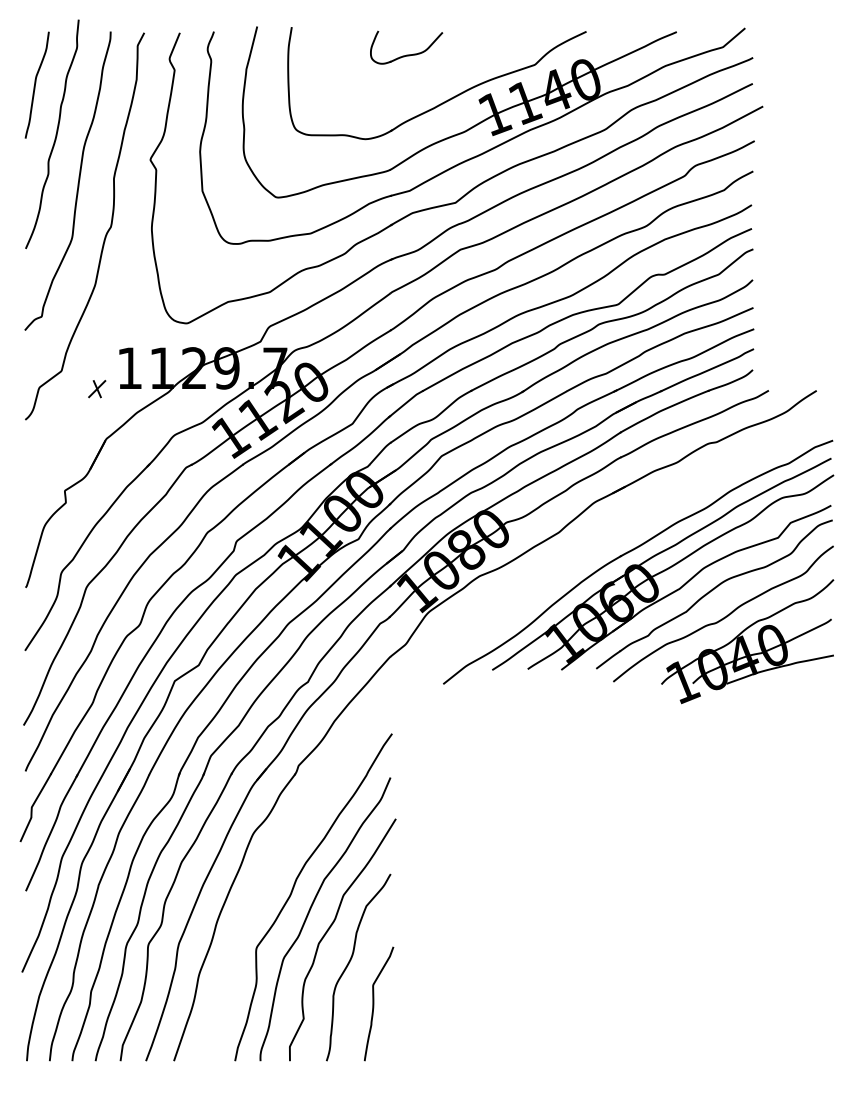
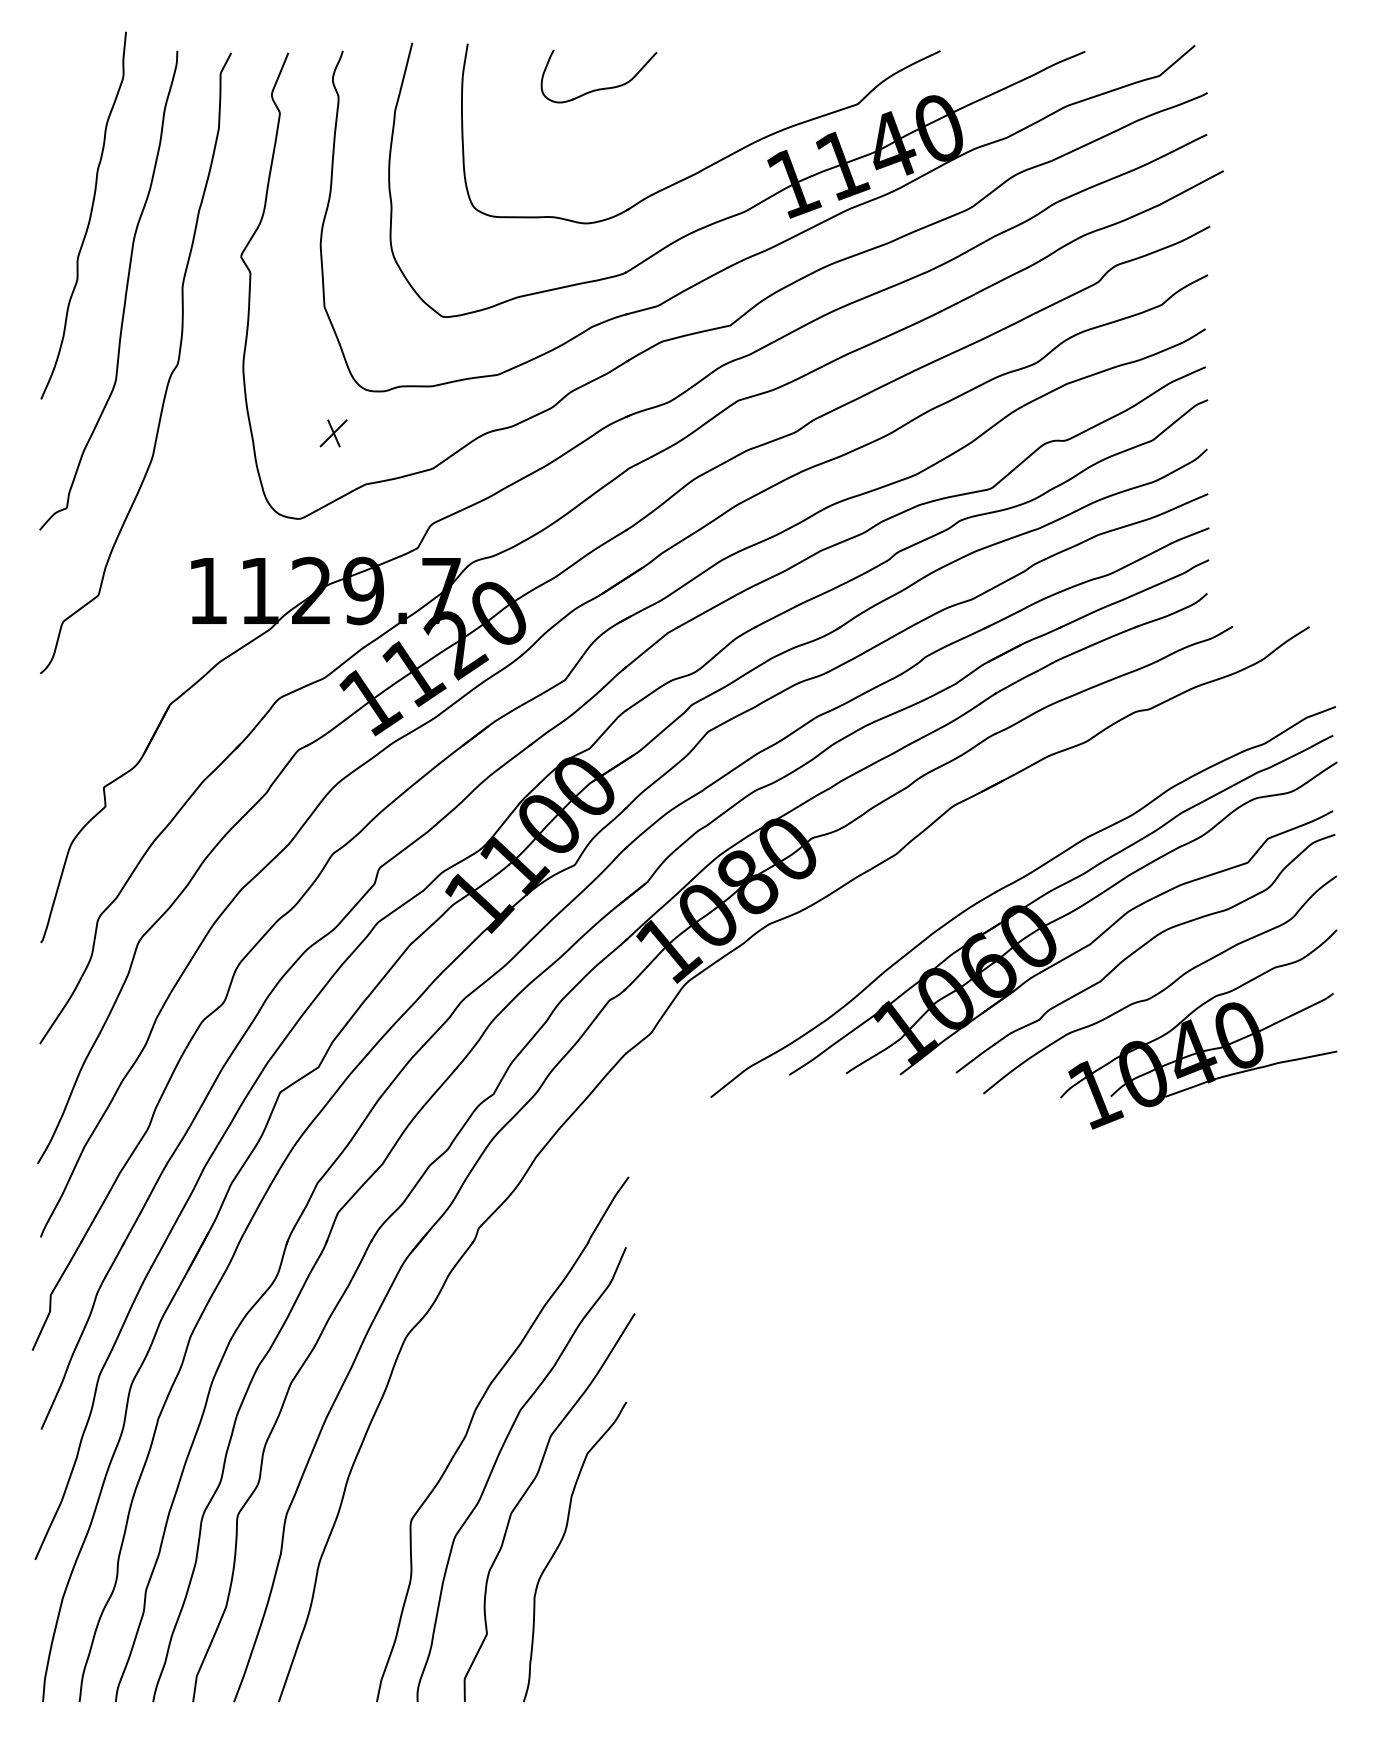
part: (406, 54) -> (598, 87), moved
curve: (36, 83) -> (58, 134), removed
part: (97, 389) -> (334, 434), moved
curve: (374, 1003) -> (600, 1609), removed

